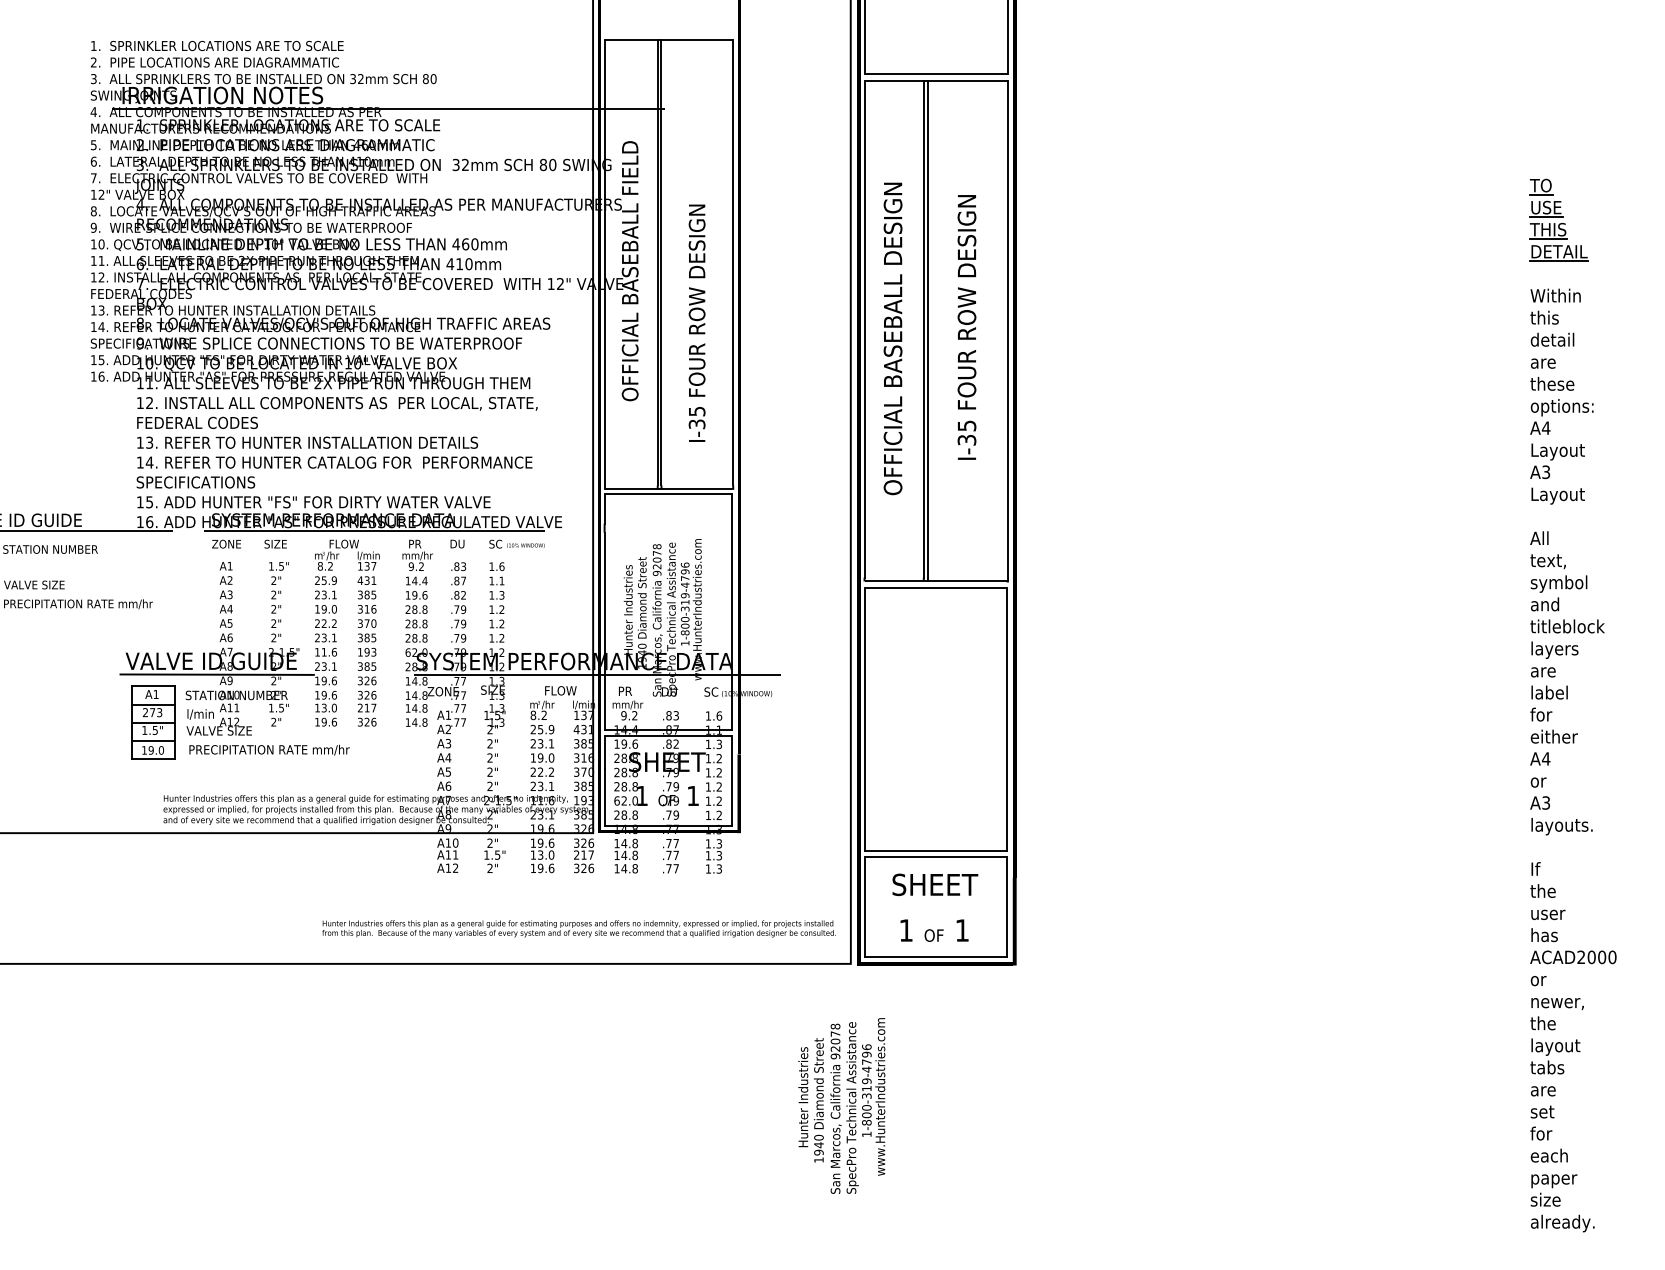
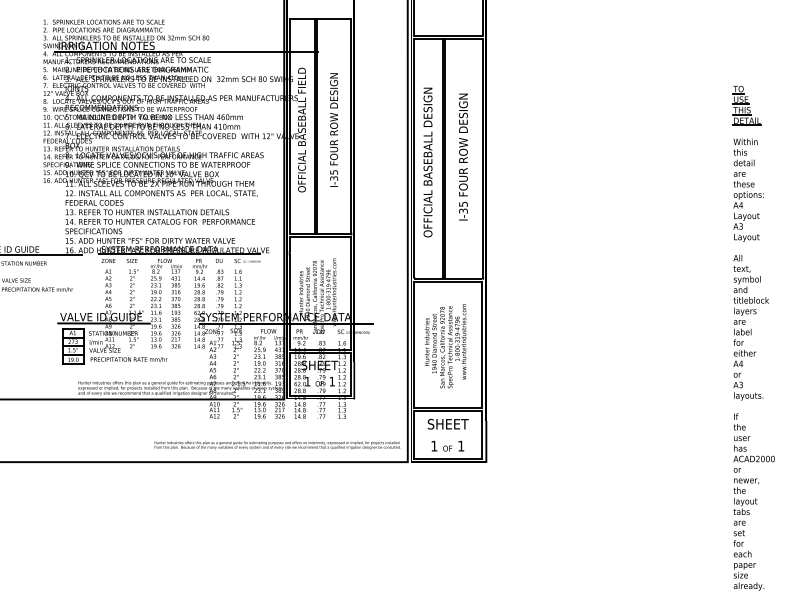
text: (697, 322) -> (334, 129), moved
text: (841, 1106) -> (445, 346), moved

